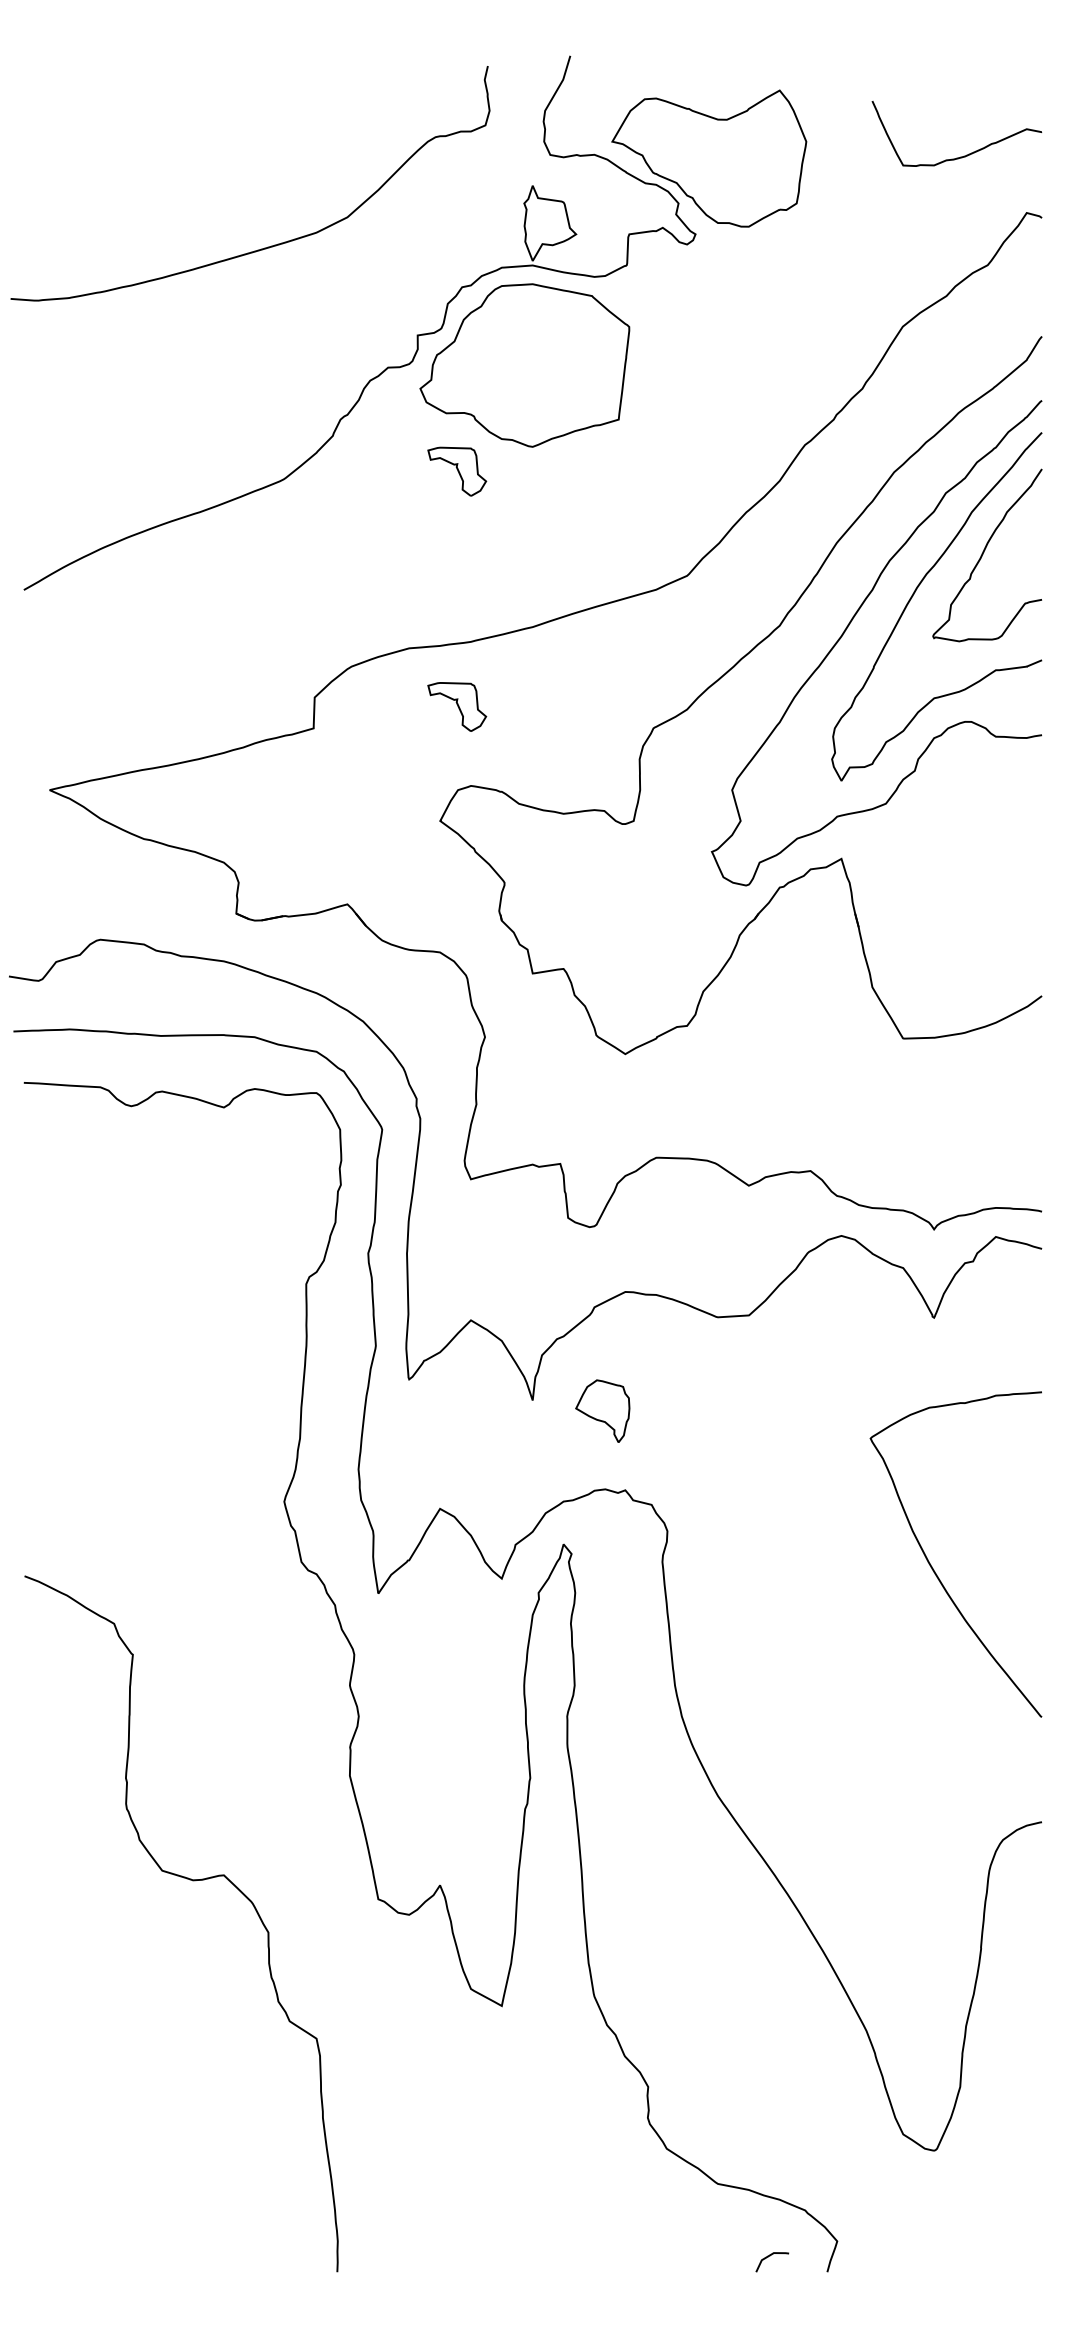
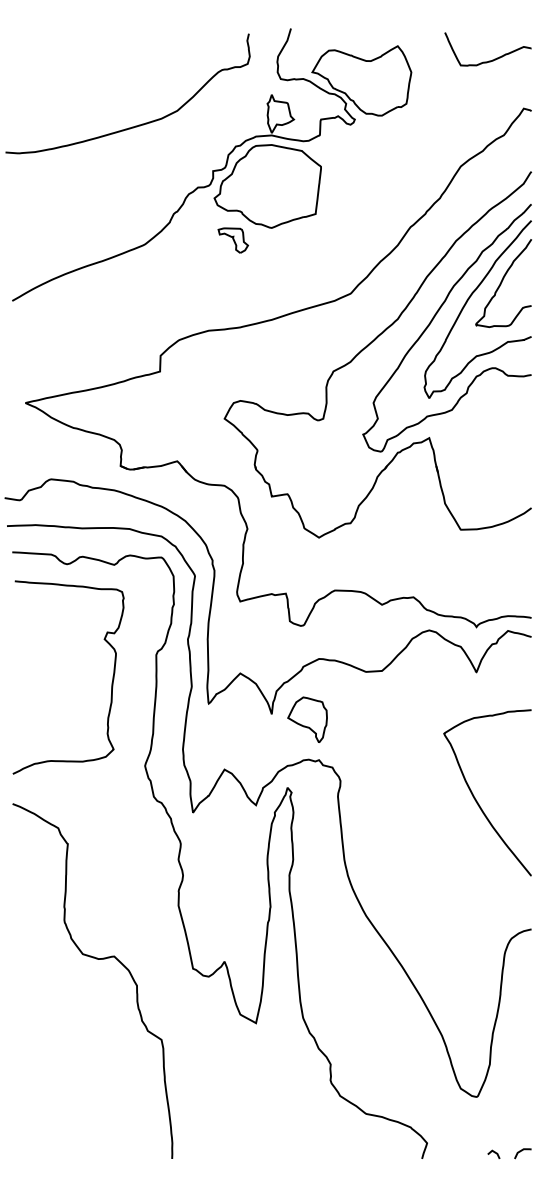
curve: (957, 155) -> (488, 60), moved
part: (457, 706) -> (233, 360), removed
curve: (218, 1338) -> (111, 682), added
part: (602, 1410) -> (307, 719), size x1.43
line: (771, 2257) -> (522, 1151), moved
line: (969, 2261) -> (494, 1153), added

